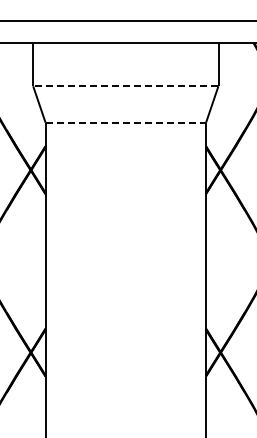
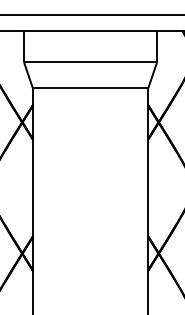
line: (125, 86) -> (90, 62), dashed -> solid
line: (126, 122) -> (91, 88), dashed -> solid

